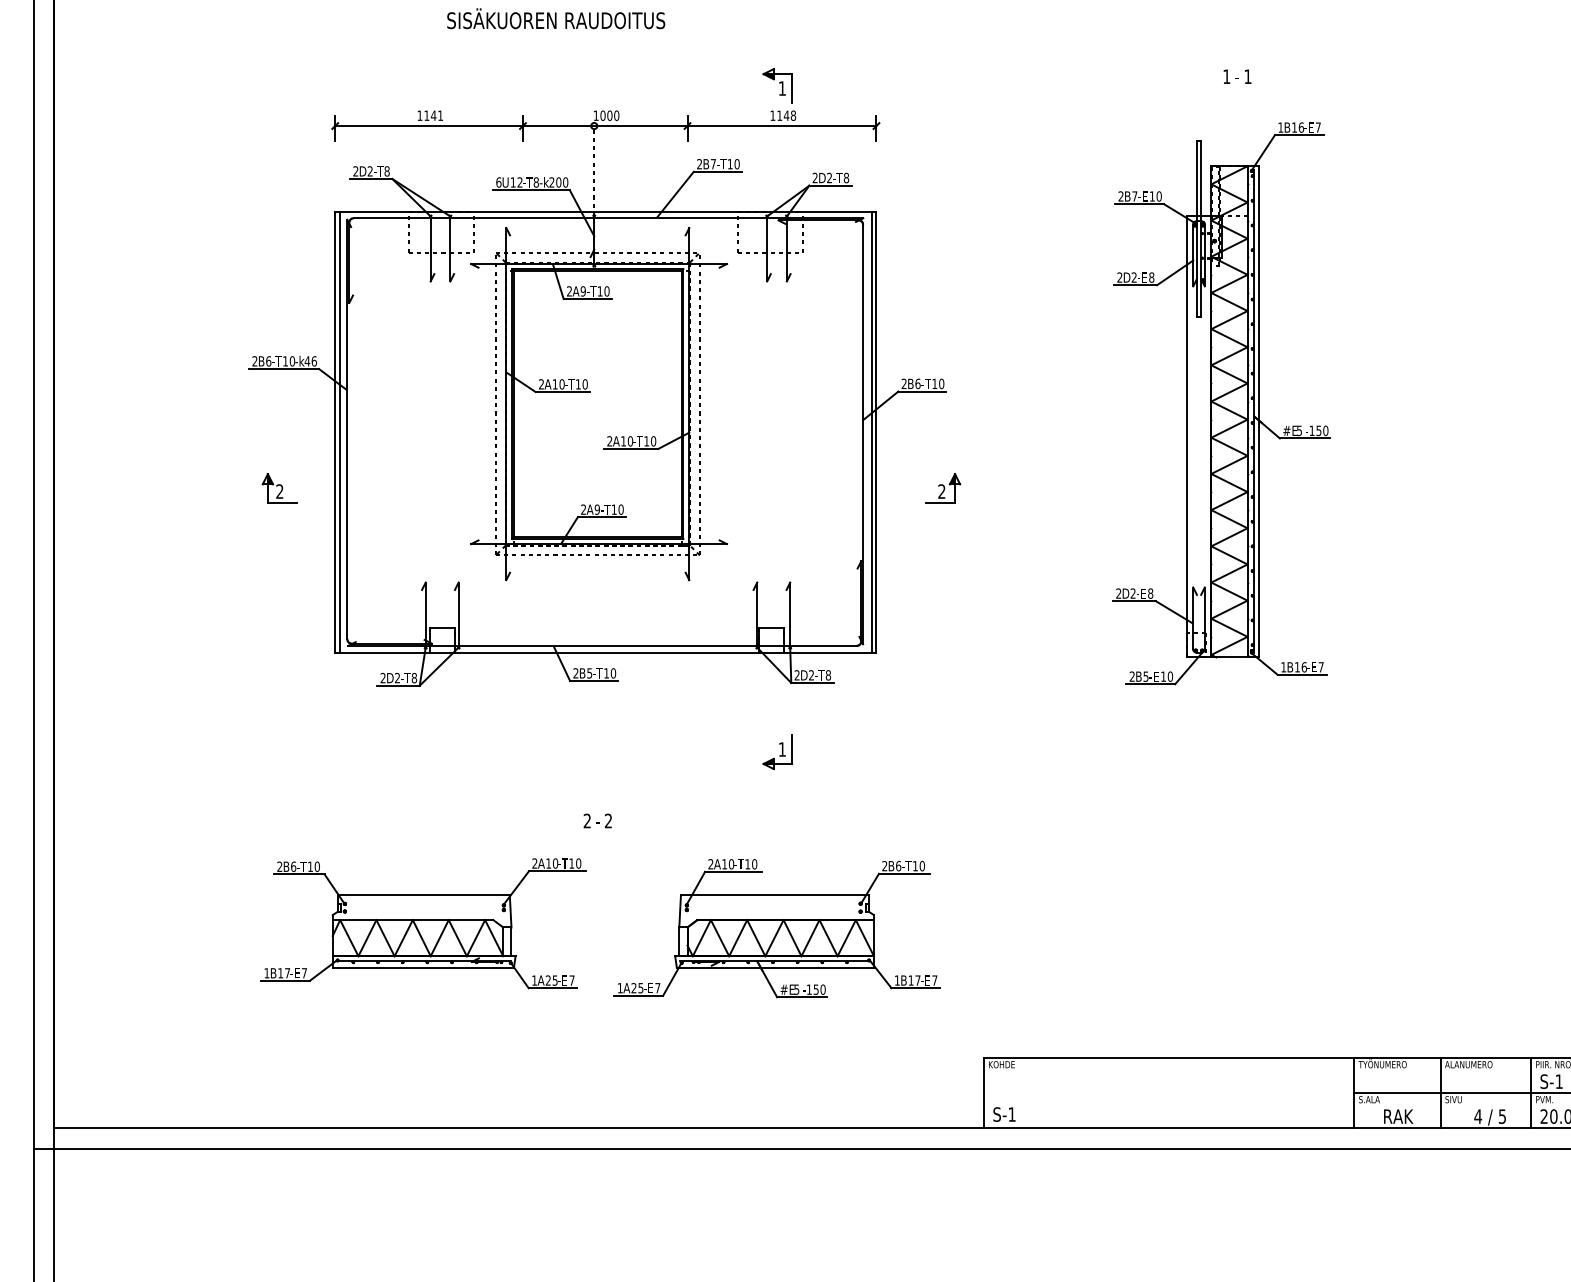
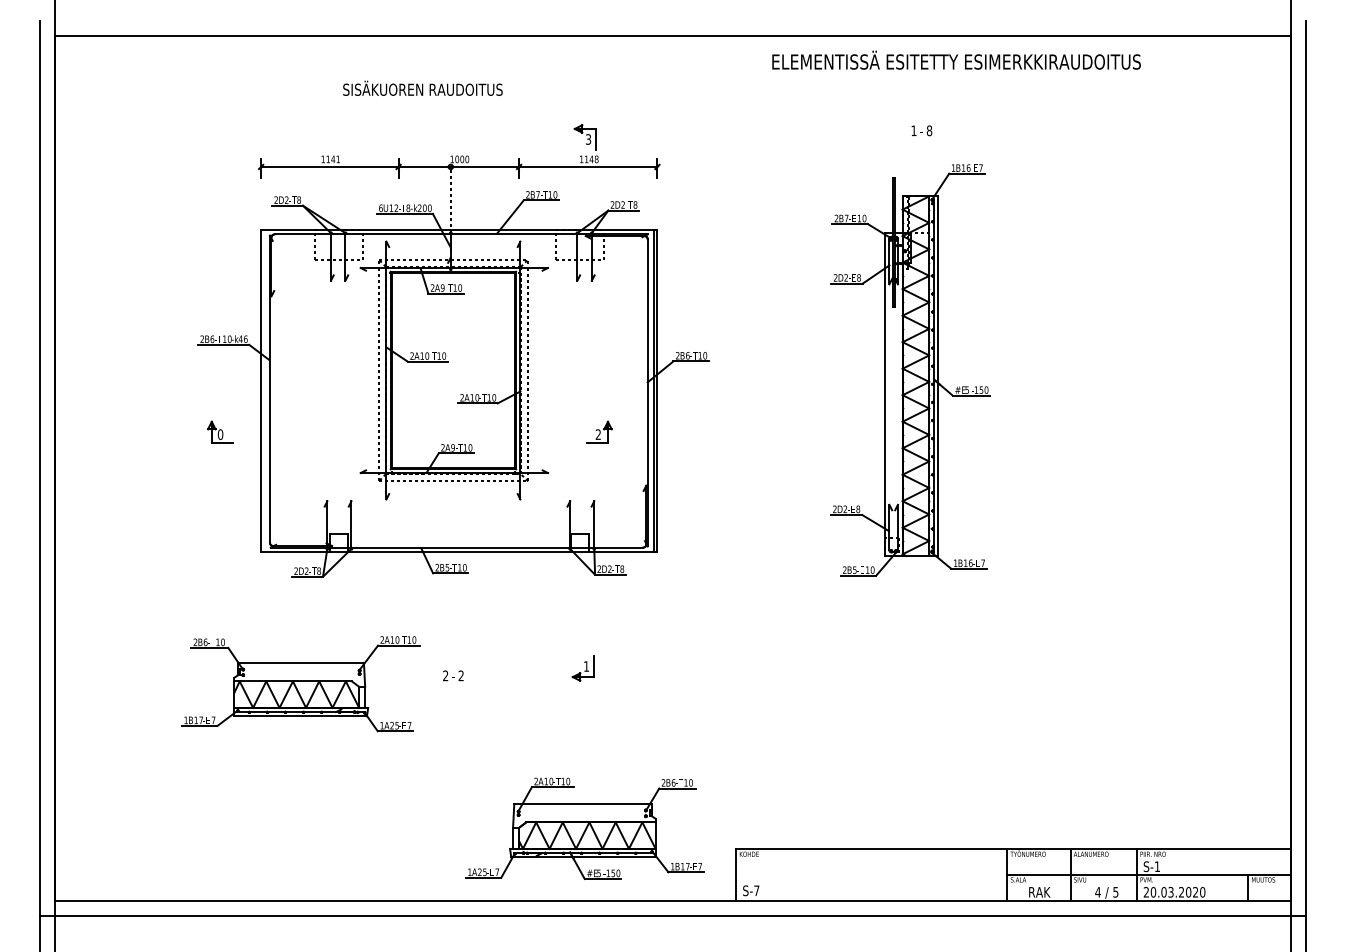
text: (1247, 76) -> (929, 130), 1 -> 8
text: (782, 88) -> (588, 139), 1 -> 3
line: (339, 431) -> (264, 390), removed
part: (943, 487) -> (599, 431), moved
text: (279, 491) -> (220, 434), 2 -> 0
part: (776, 752) -> (582, 668), moved
part: (423, 924) -> (300, 684), moved
part: (776, 928) -> (584, 828), moved
text: (1011, 1114) -> (756, 890), S-1 -> S-7

